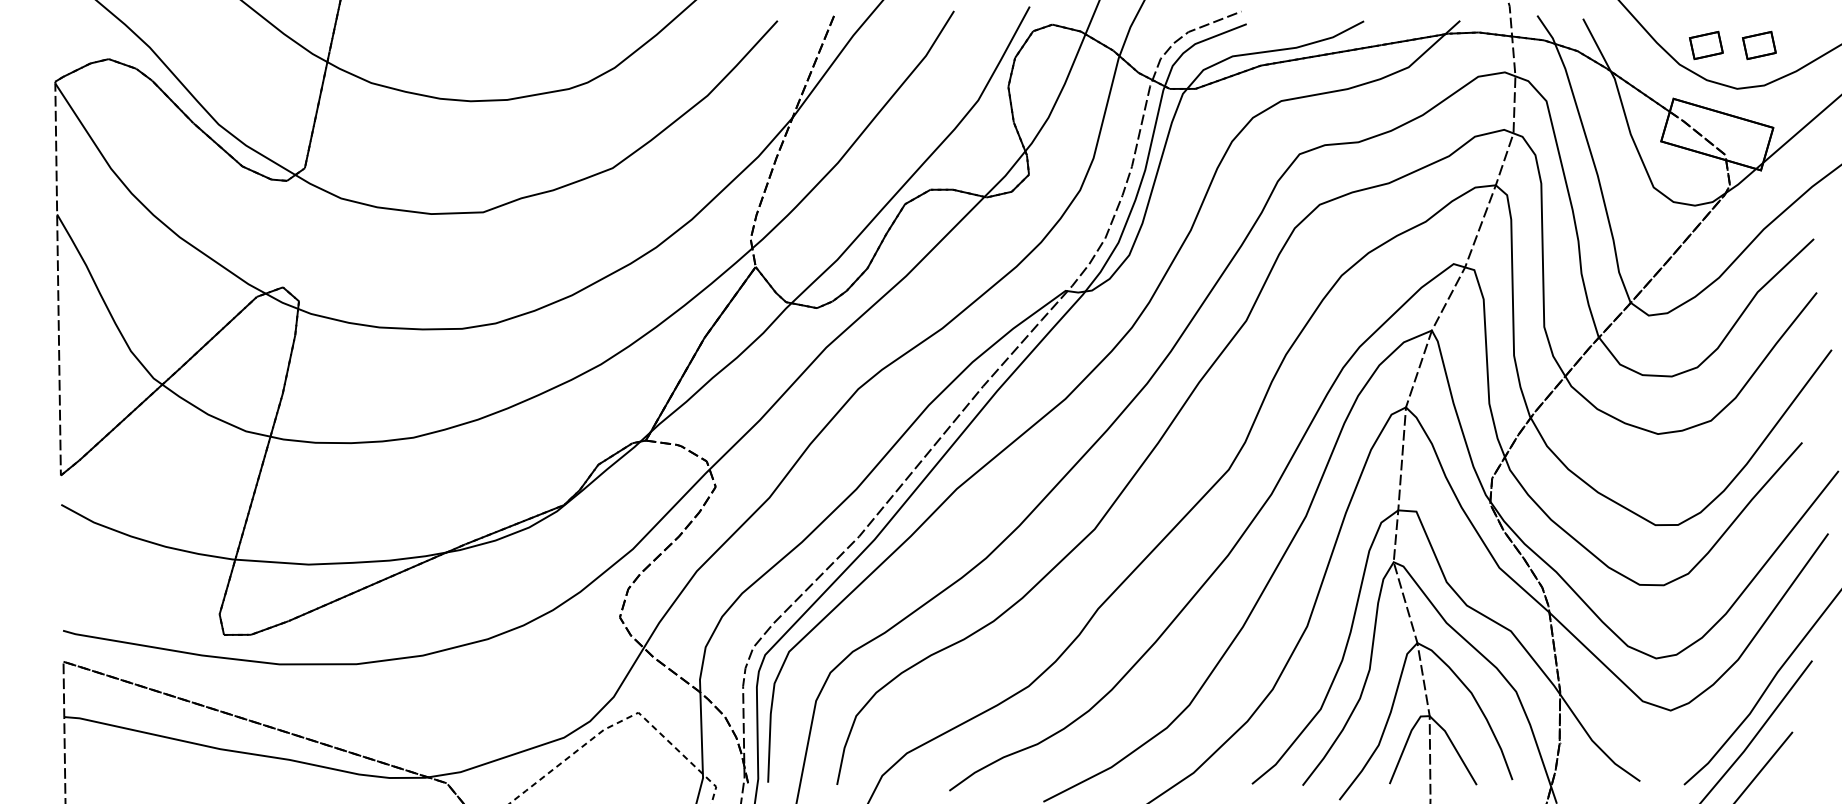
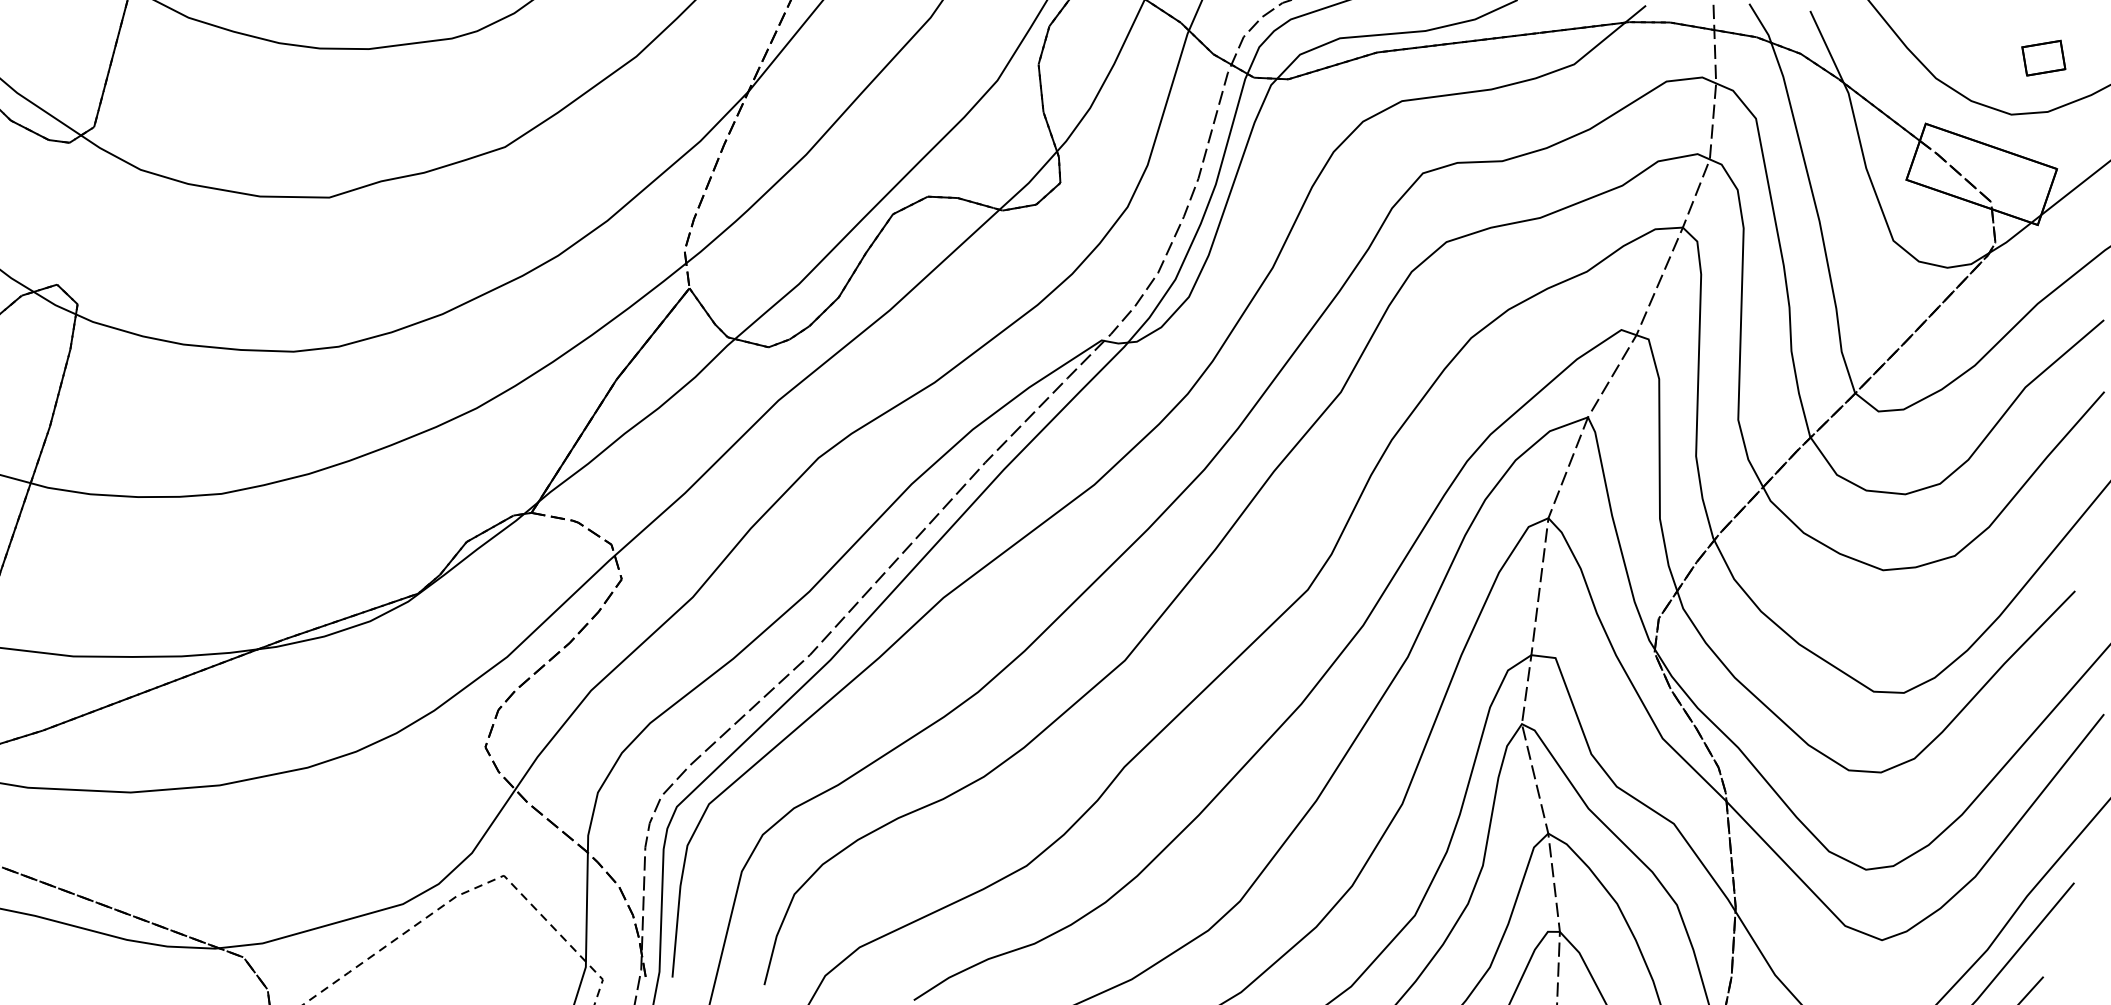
part: (1706, 45) -> (1973, 54), removed

